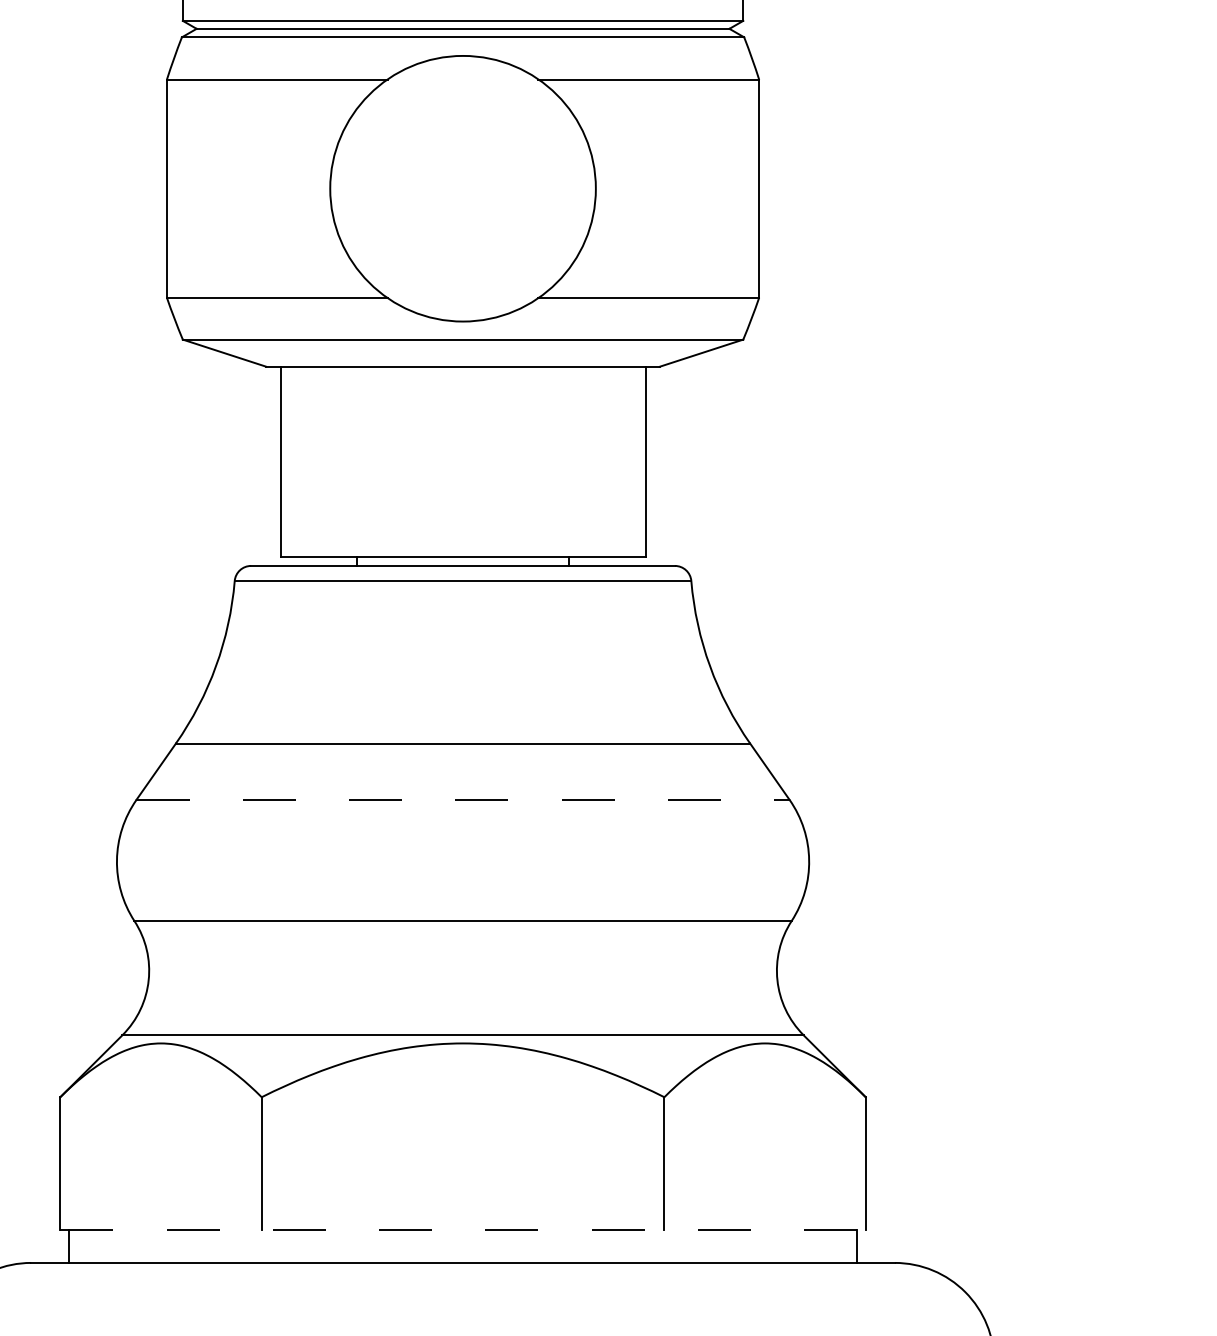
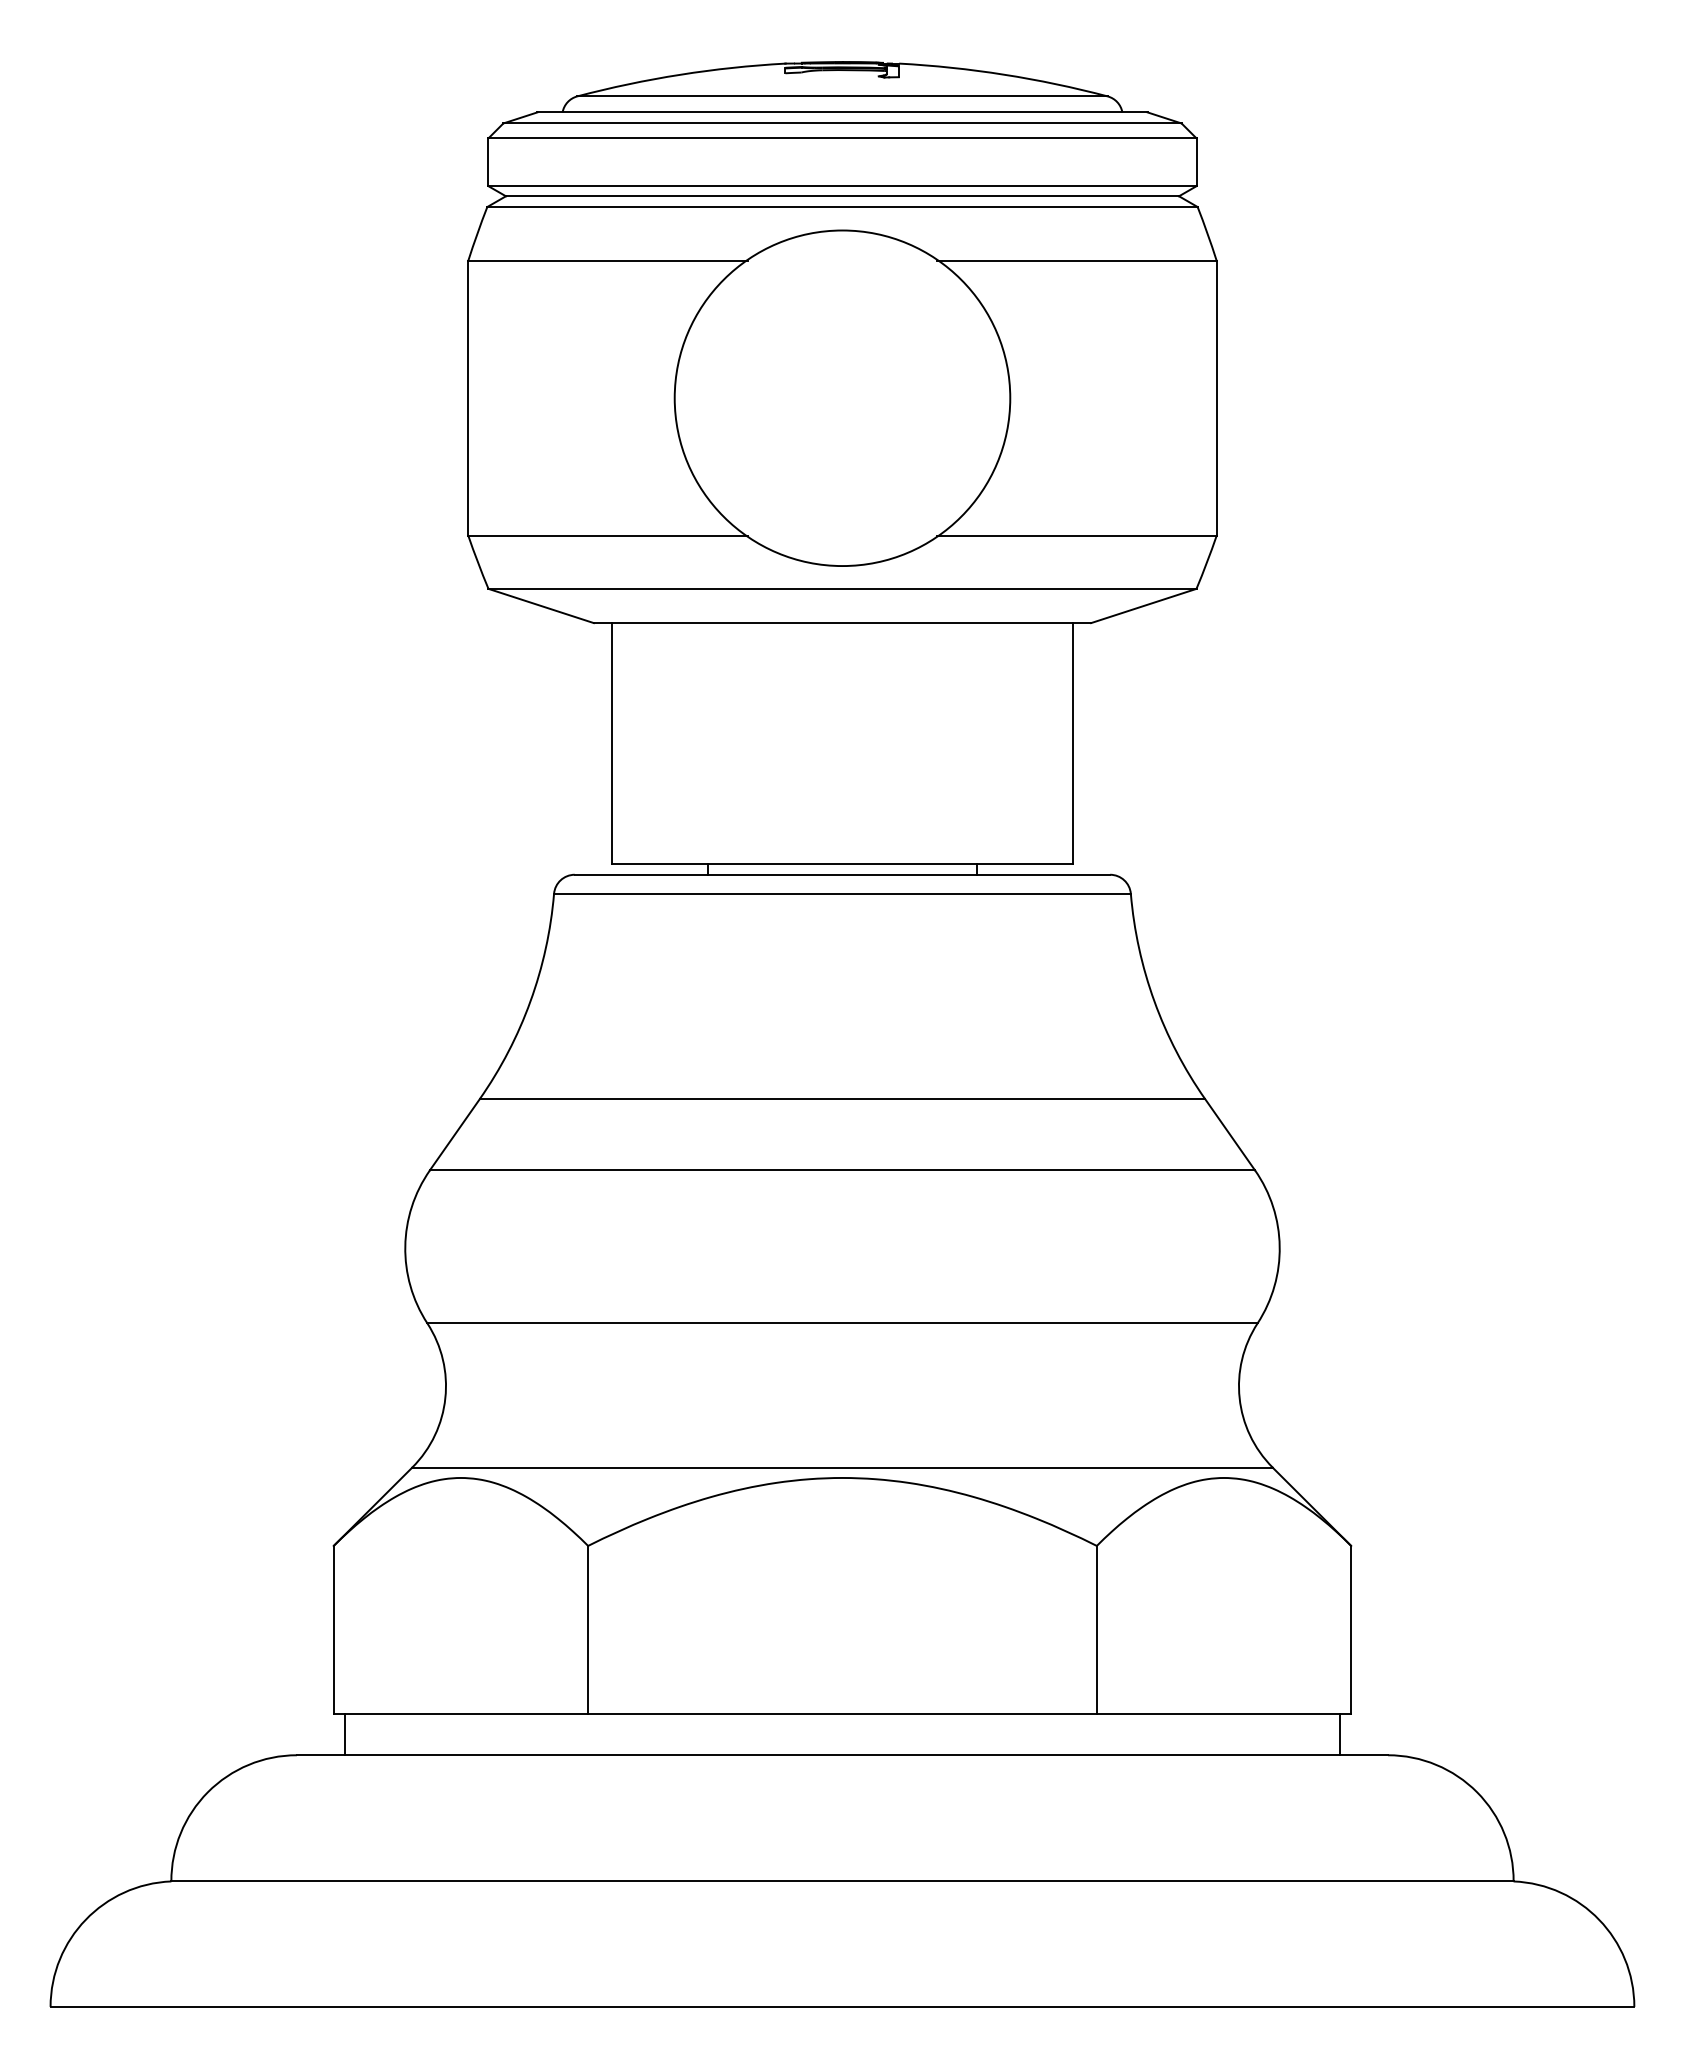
line: (463, 800) -> (842, 1170), dashed -> solid
line: (463, 1229) -> (842, 1713), dashed -> solid

